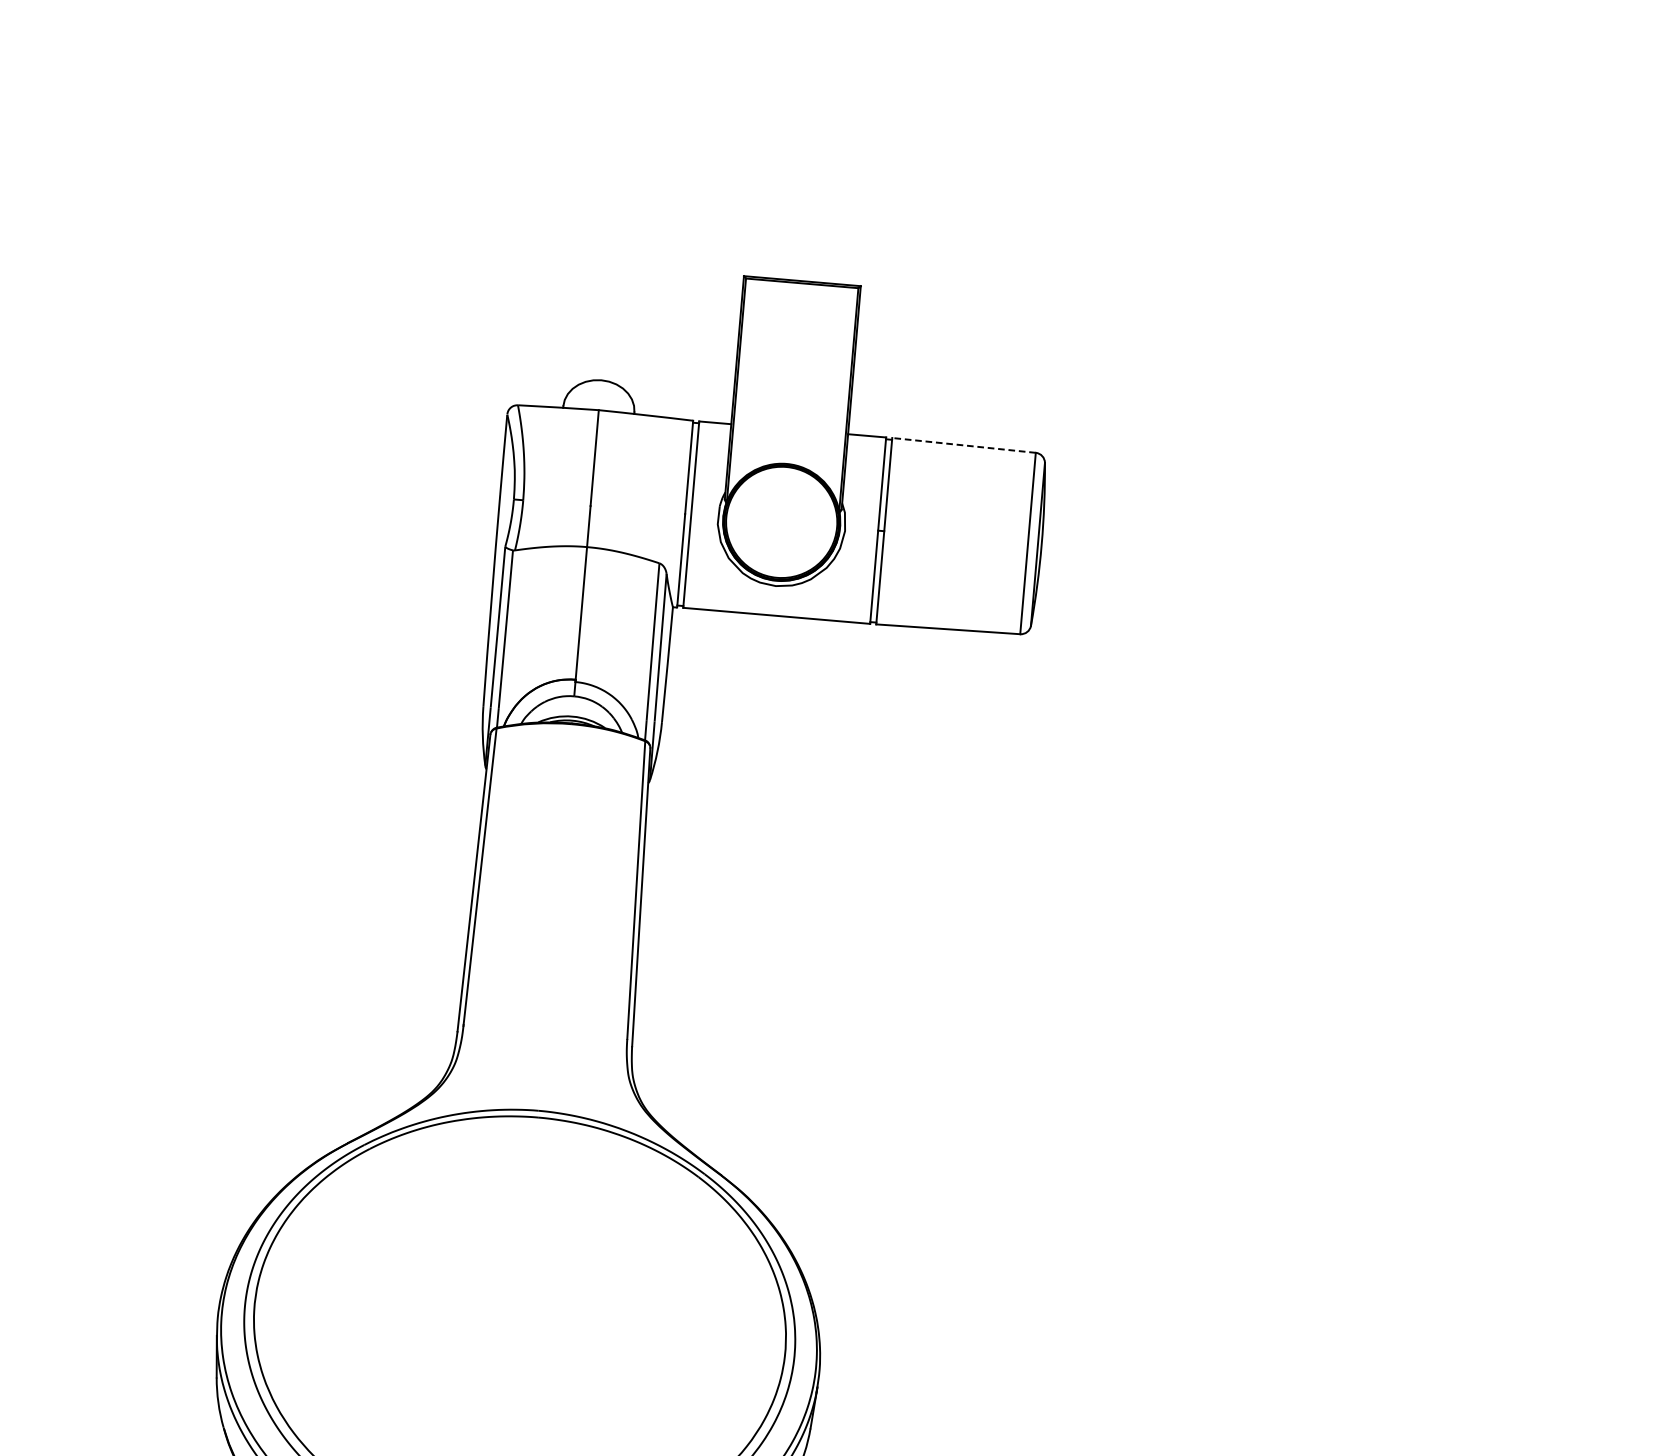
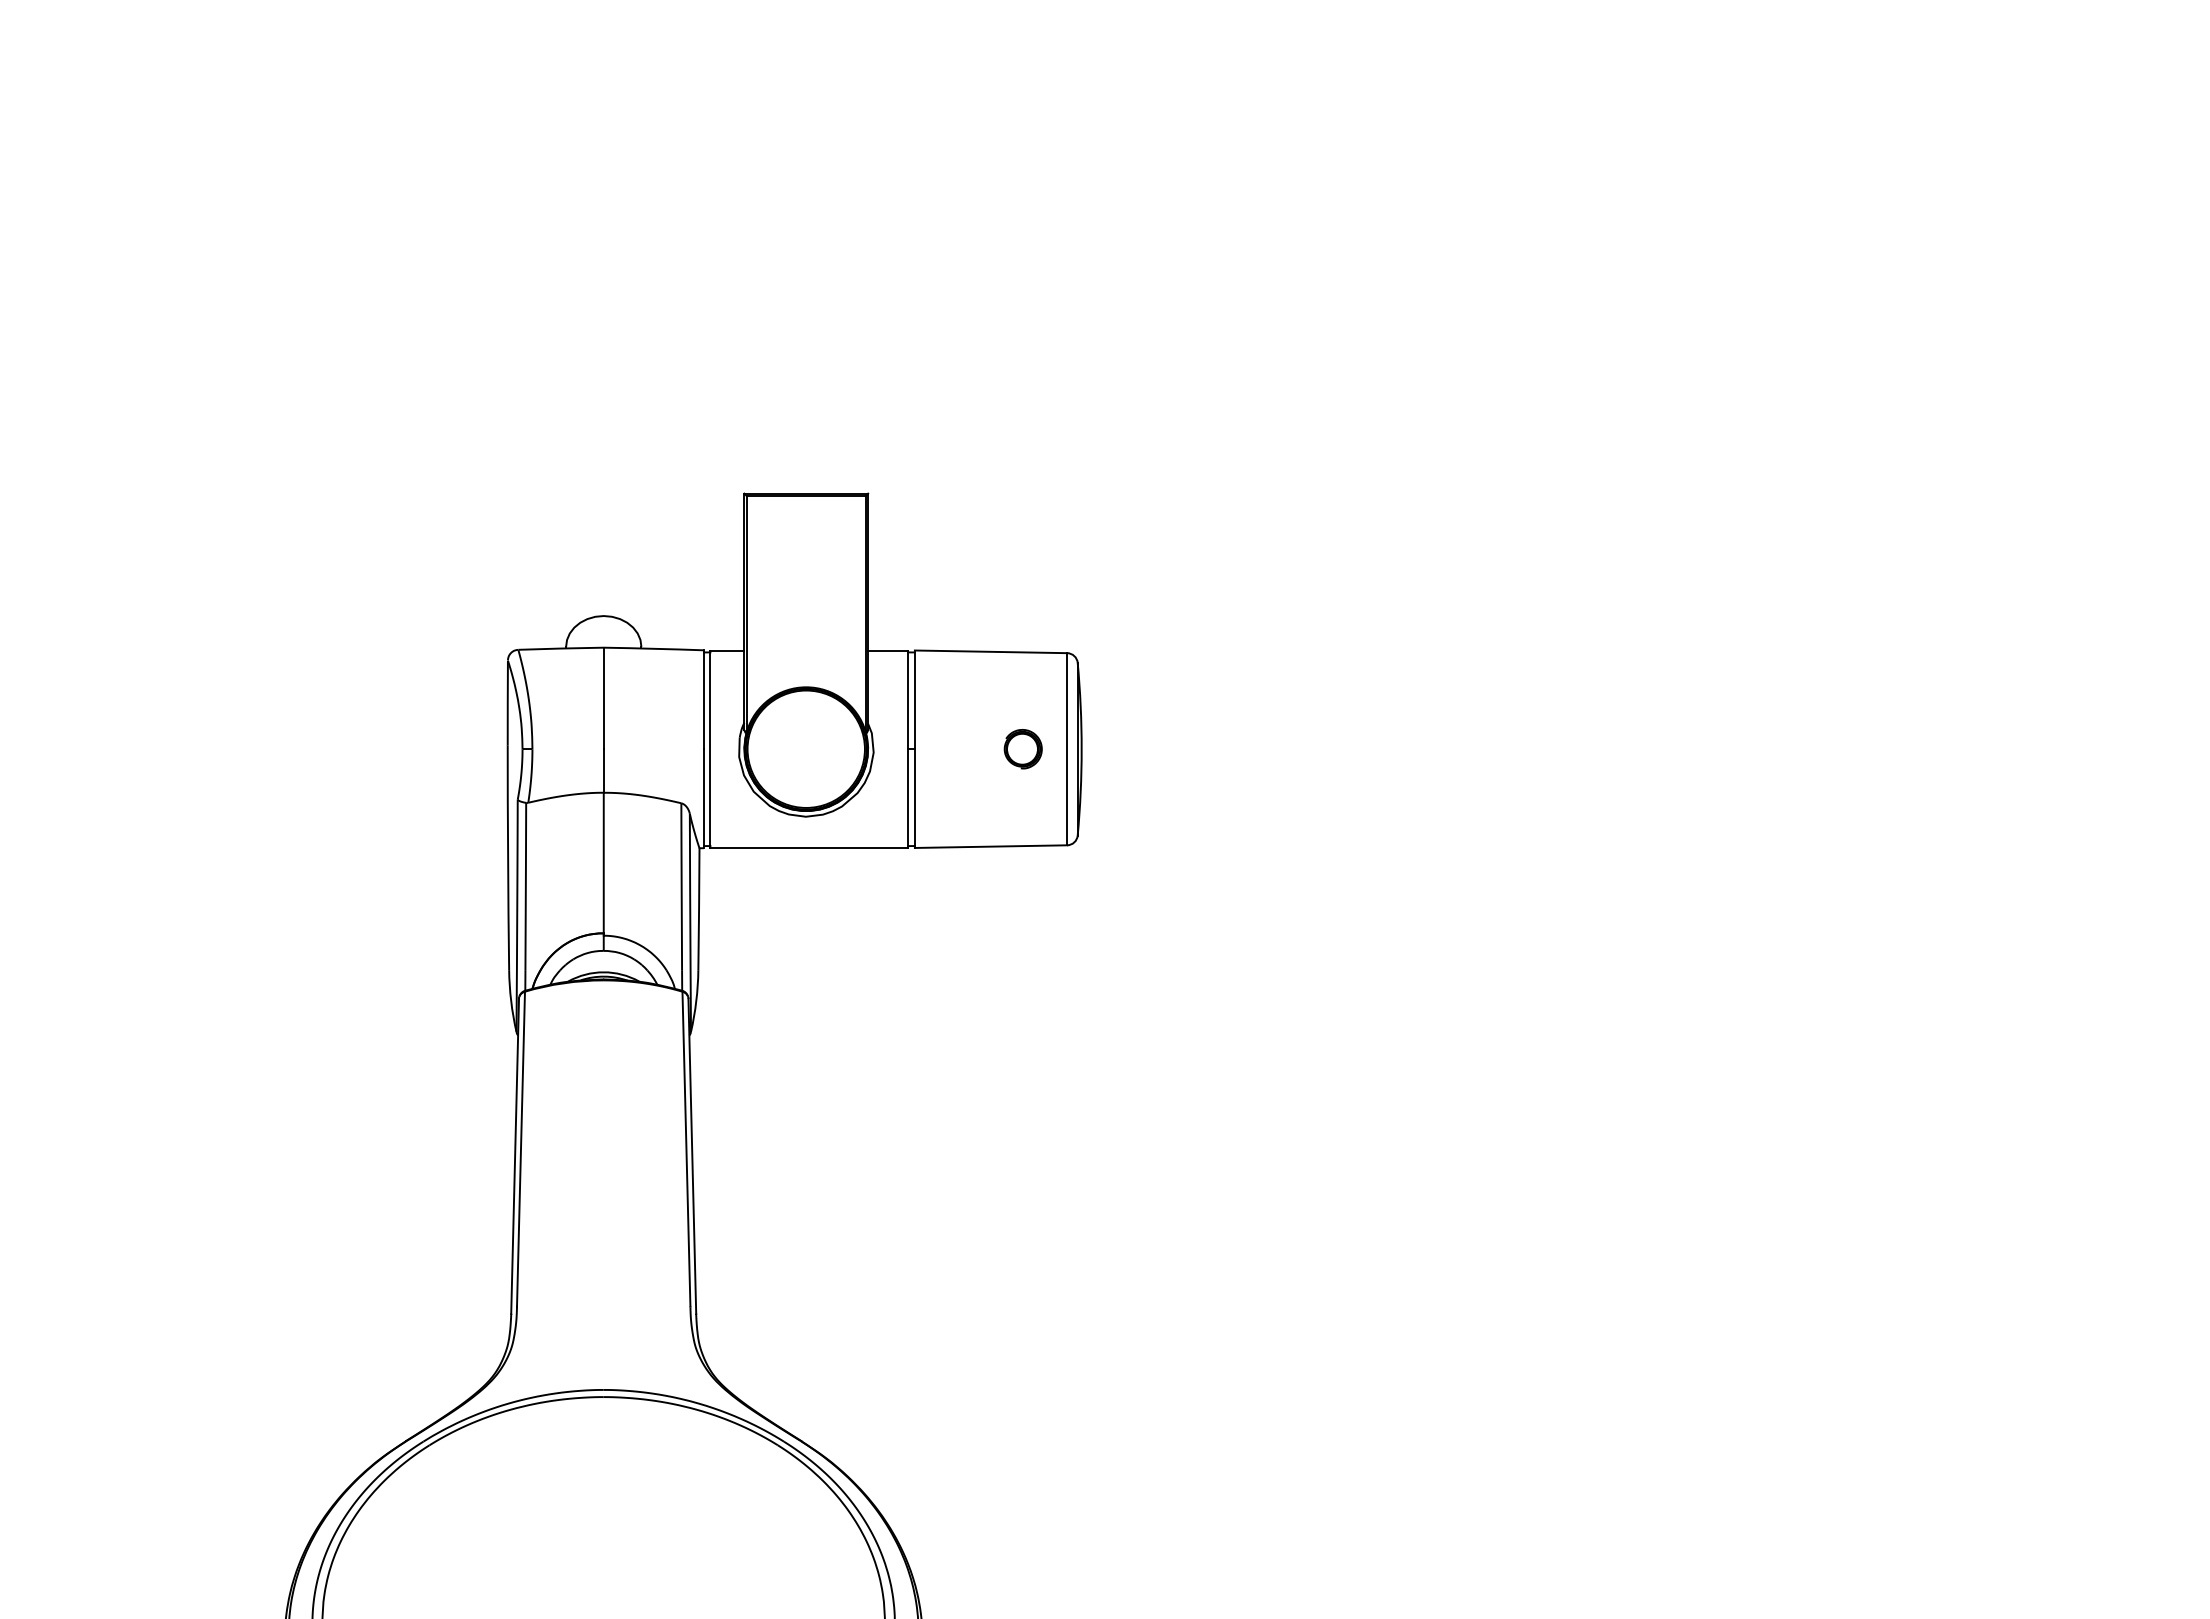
line: (963, 445) -> (990, 651), dashed -> solid
part: (985, 540) -> (1022, 749), added

